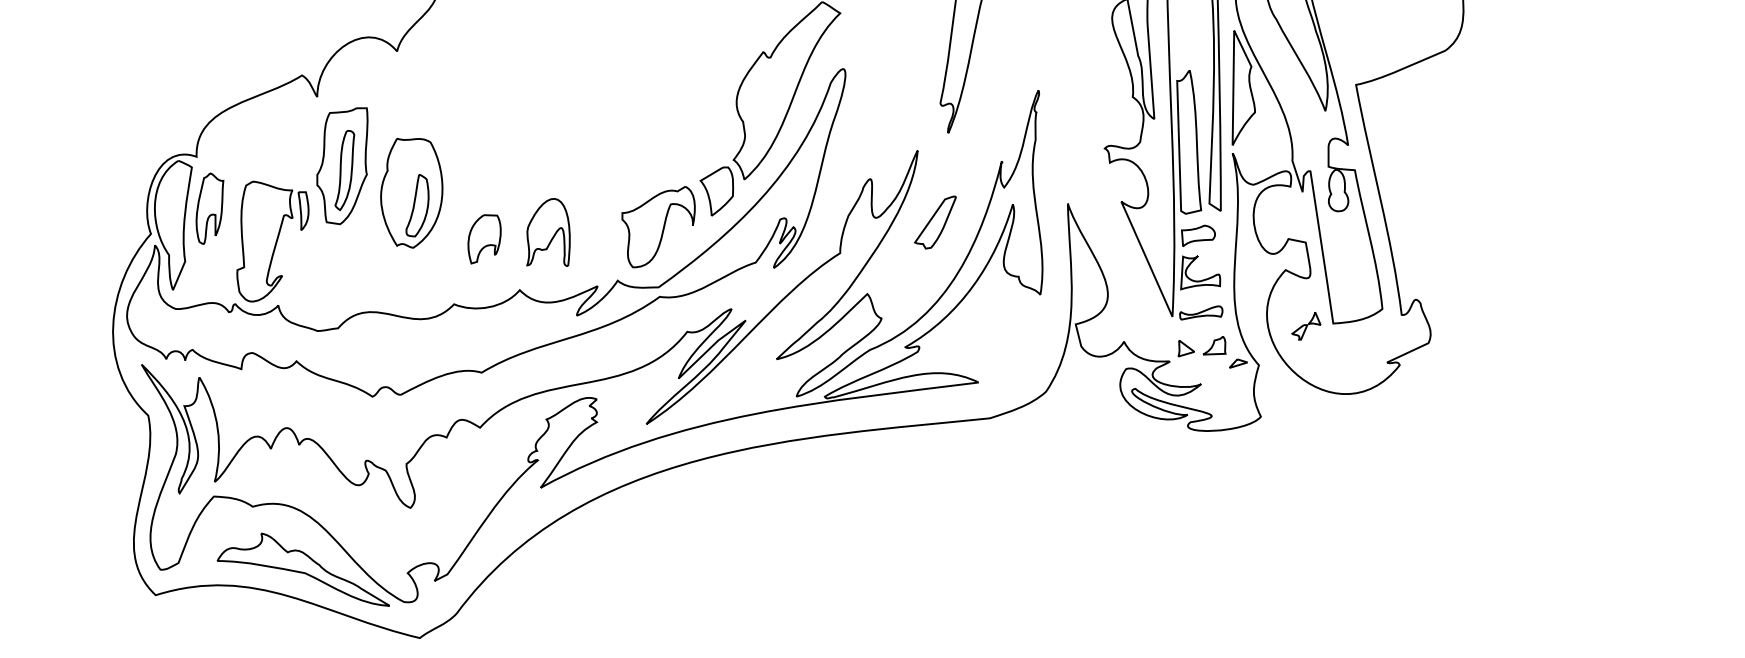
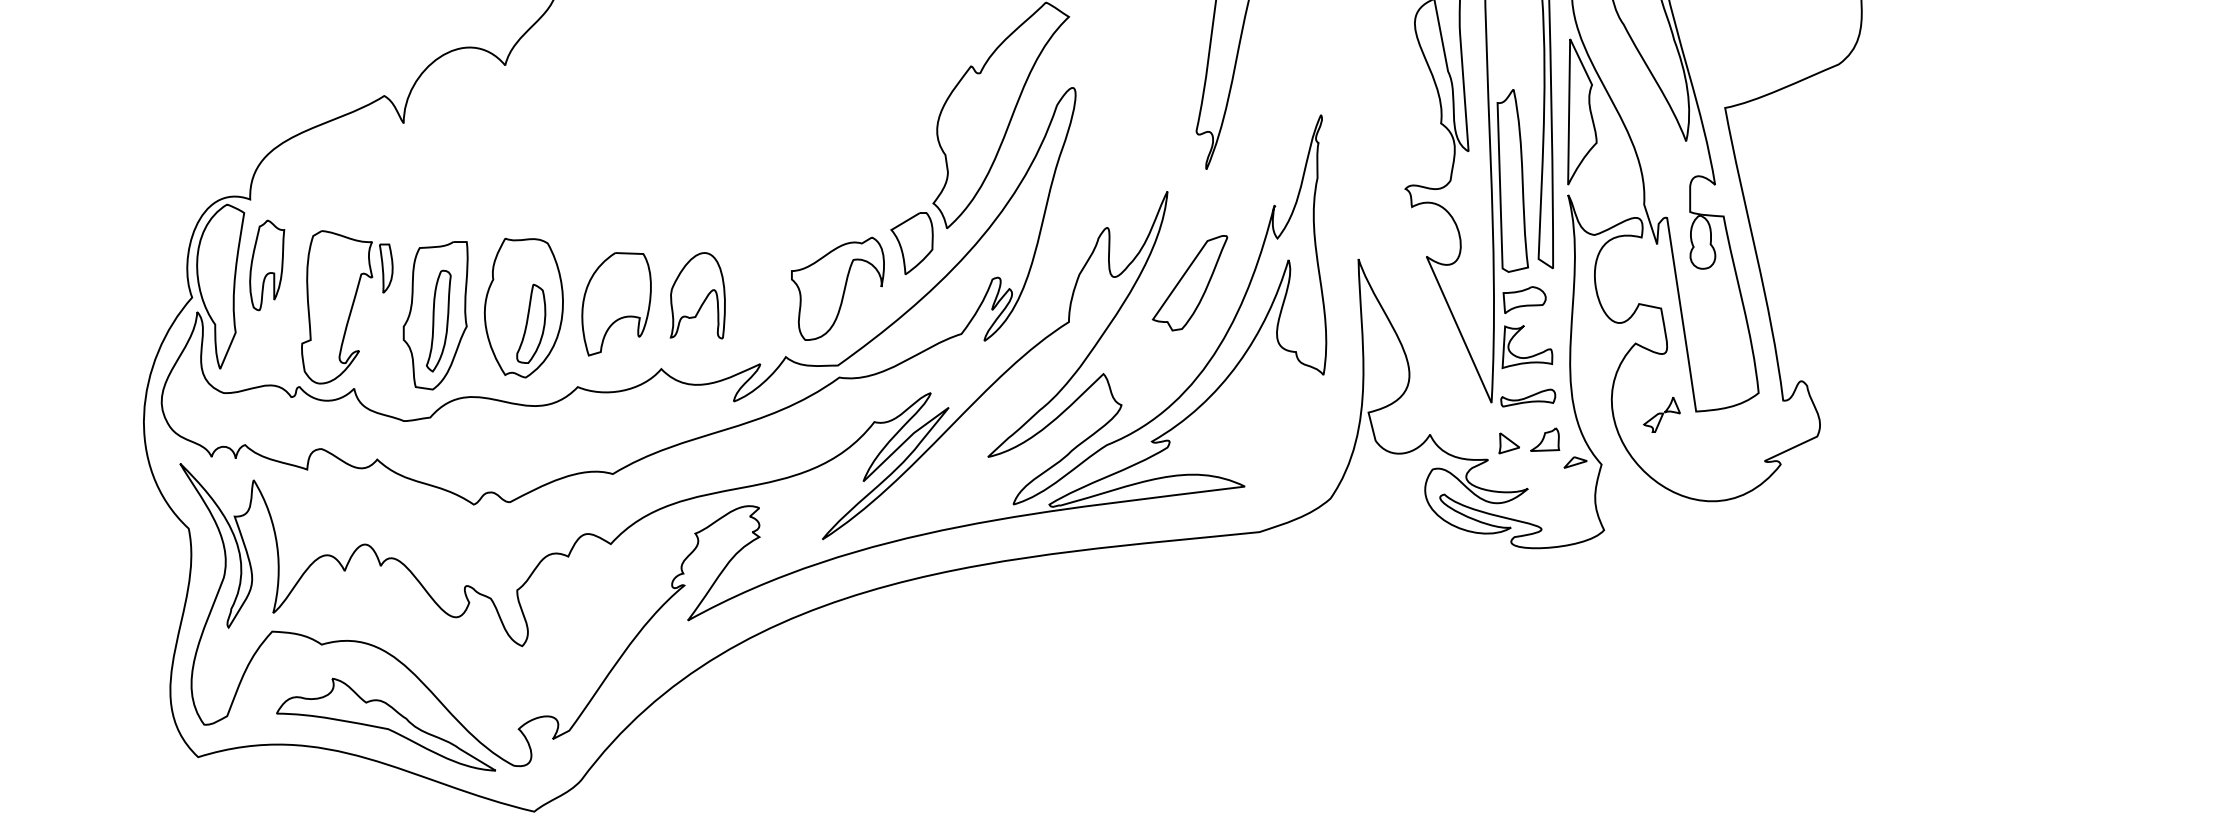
part: (342, 166) -> (435, 316), moved
part: (411, 192) -> (523, 307), moved
part: (935, 222) -> (1190, 283), size x1.43
part: (484, 239) -> (616, 304), size x1.67

